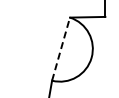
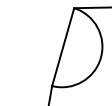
line: (61, 49) -> (63, 47), dashed -> solid

